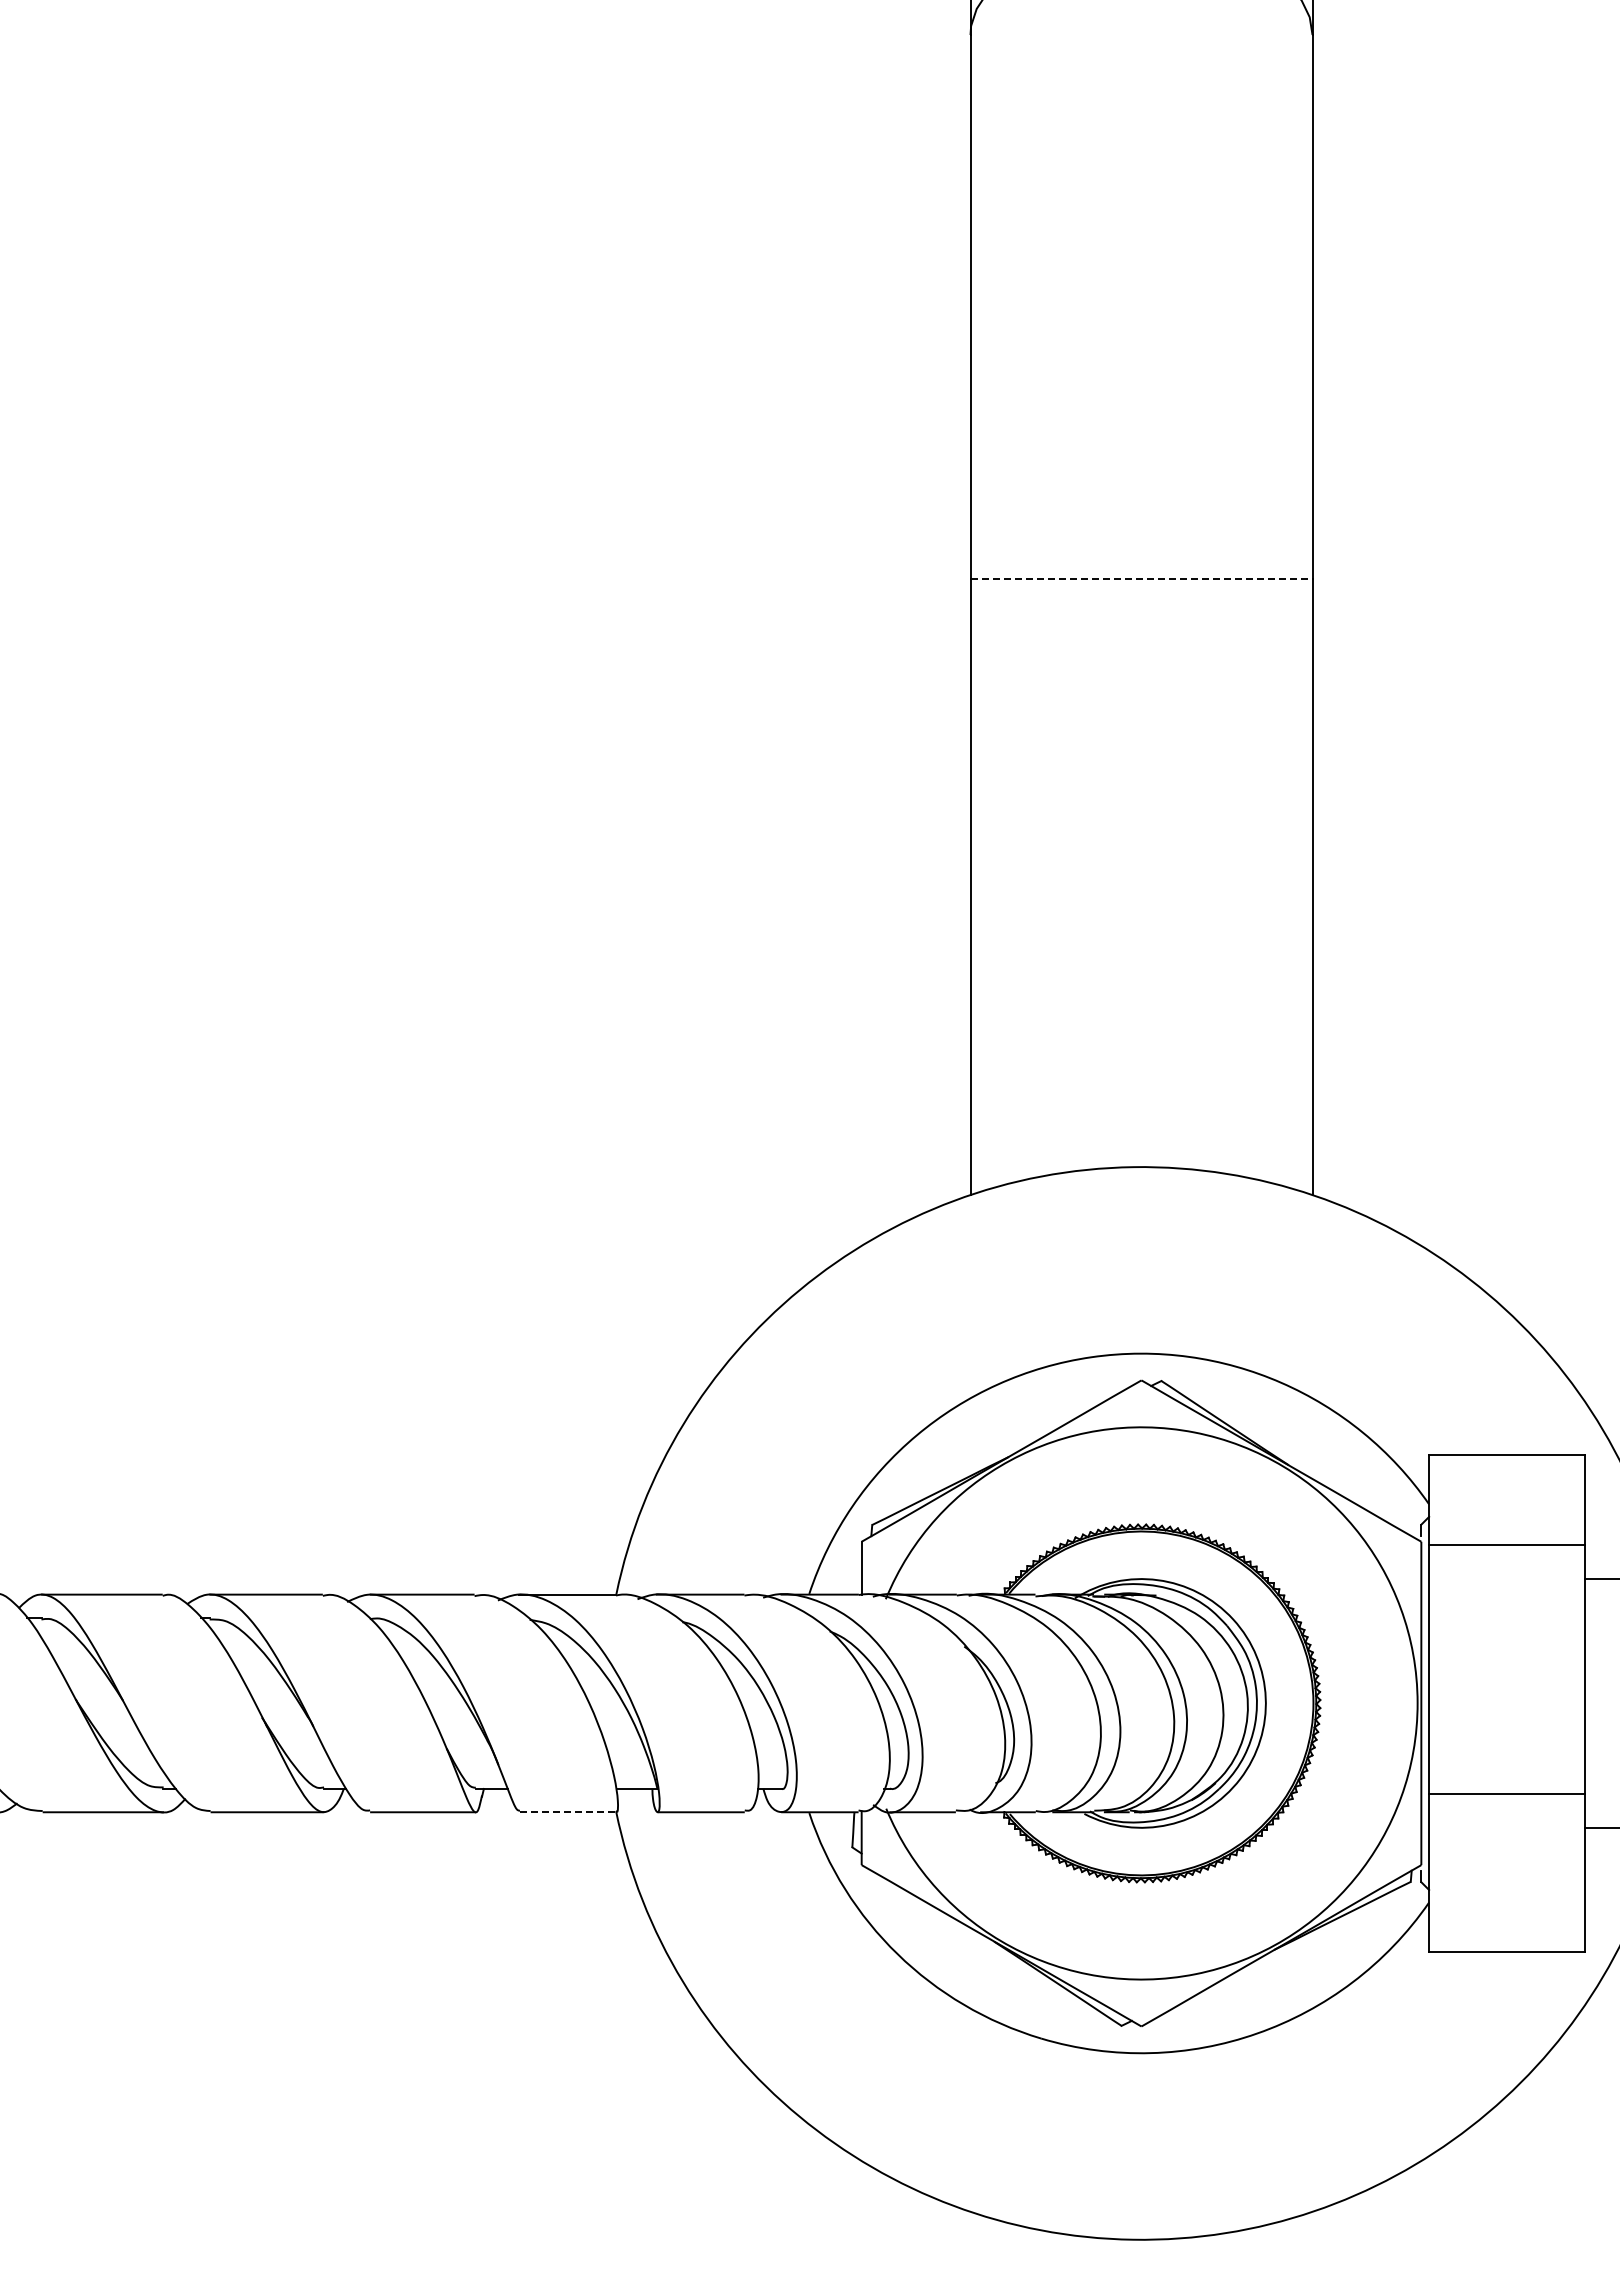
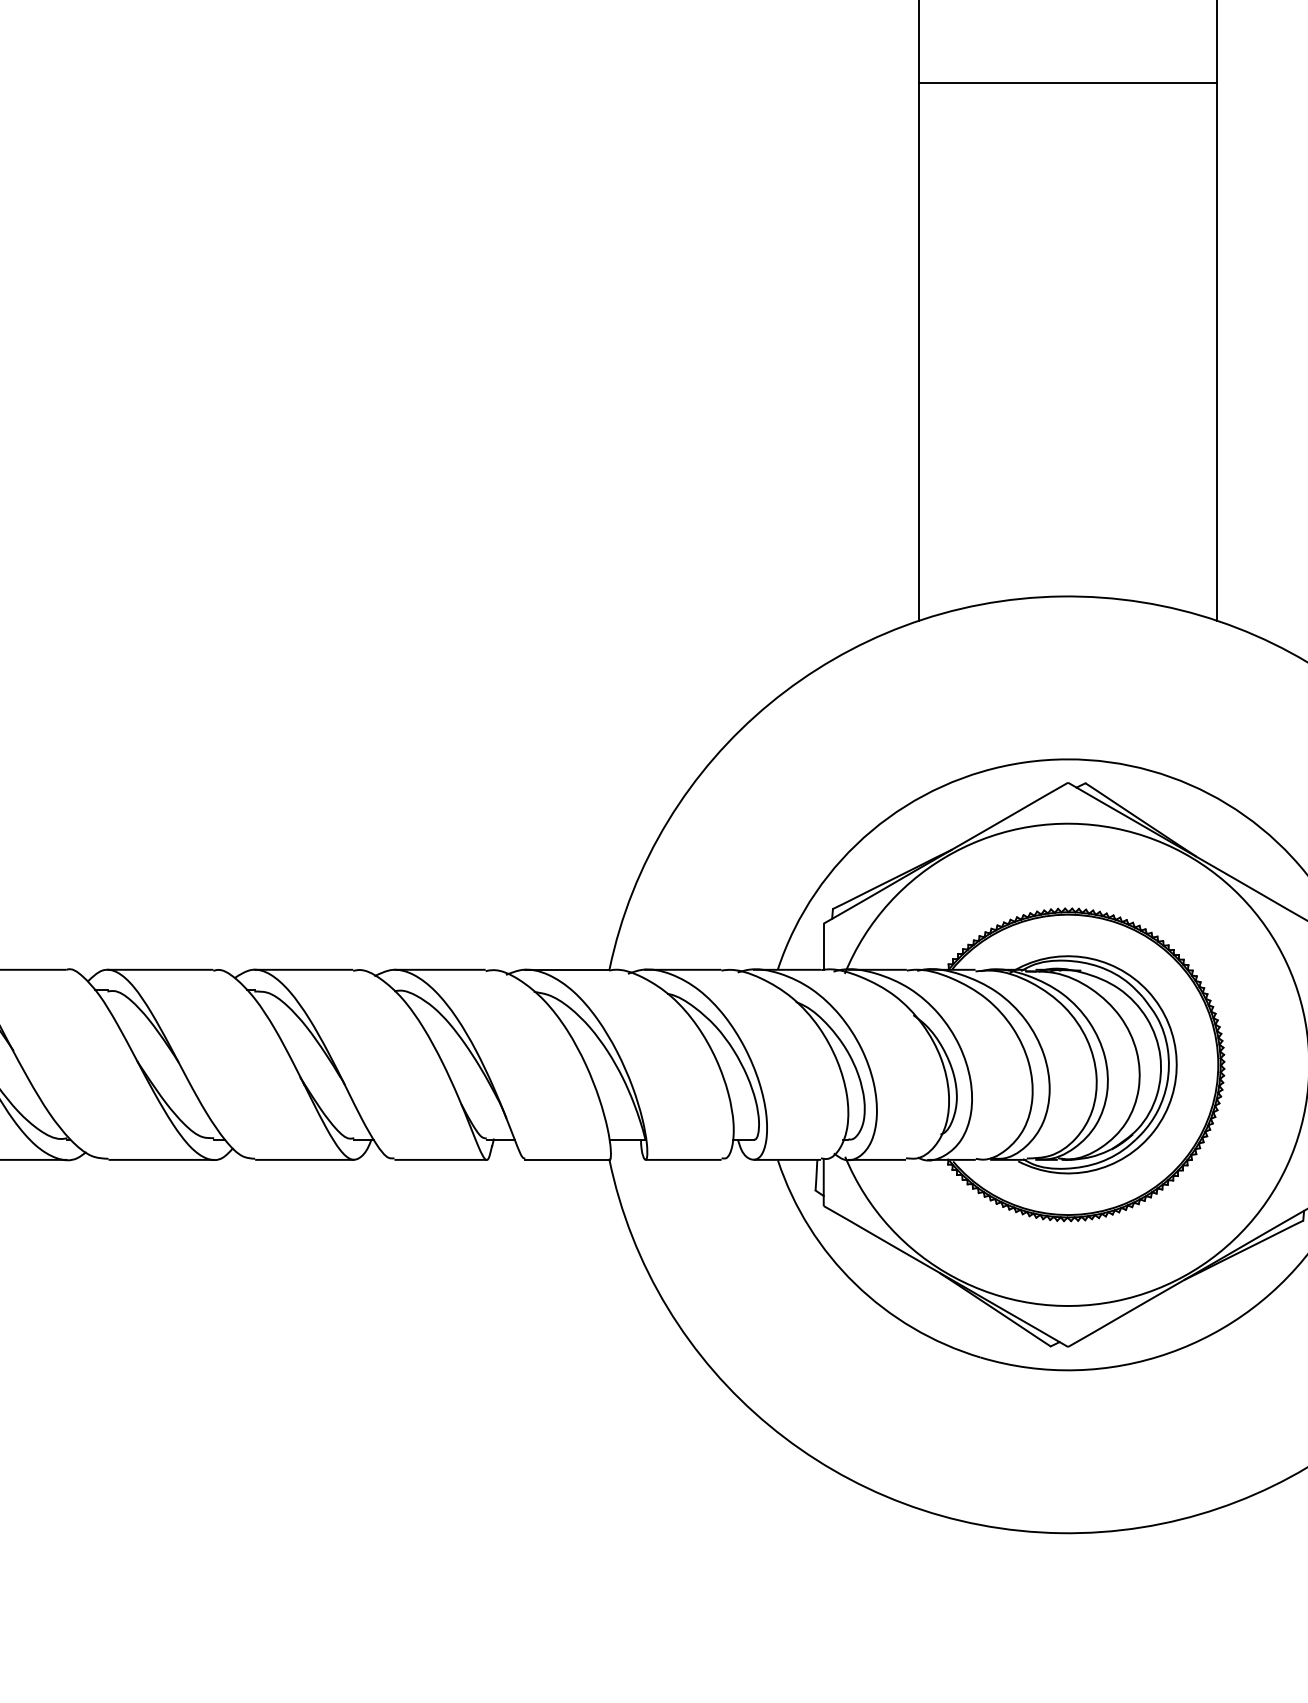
line: (1142, 579) -> (1068, 83), dashed -> solid
line: (568, 1812) -> (567, 1160), dashed -> solid

